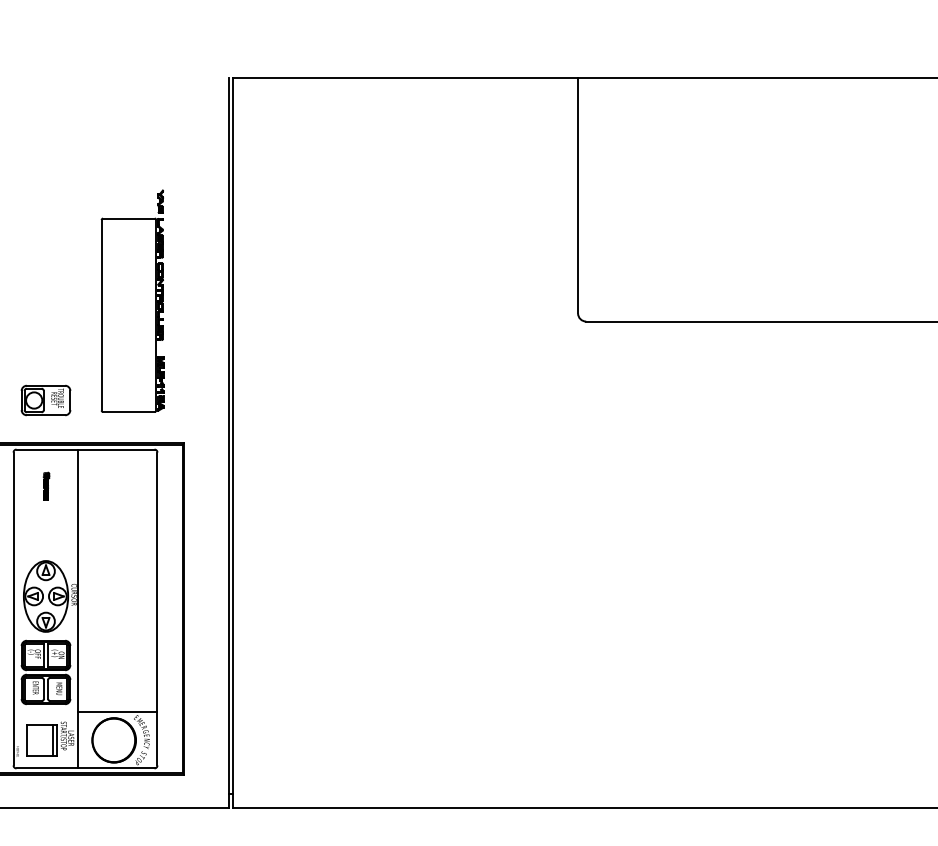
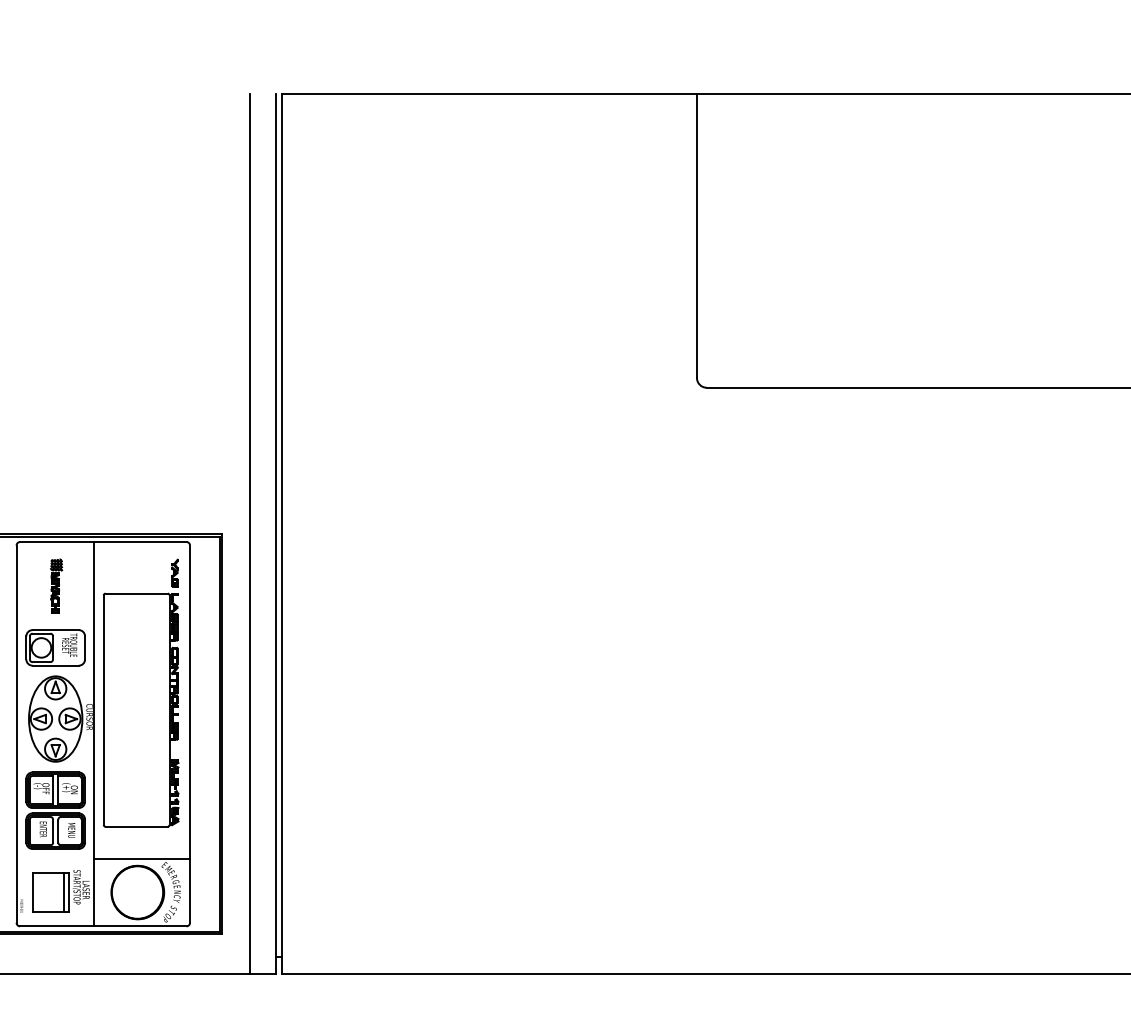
part: (132, 300) -> (140, 692), moved
part: (45, 400) -> (55, 647), moved
line: (206, 442) -> (249, 533), added
part: (46, 485) -> (56, 585), size x1.67

